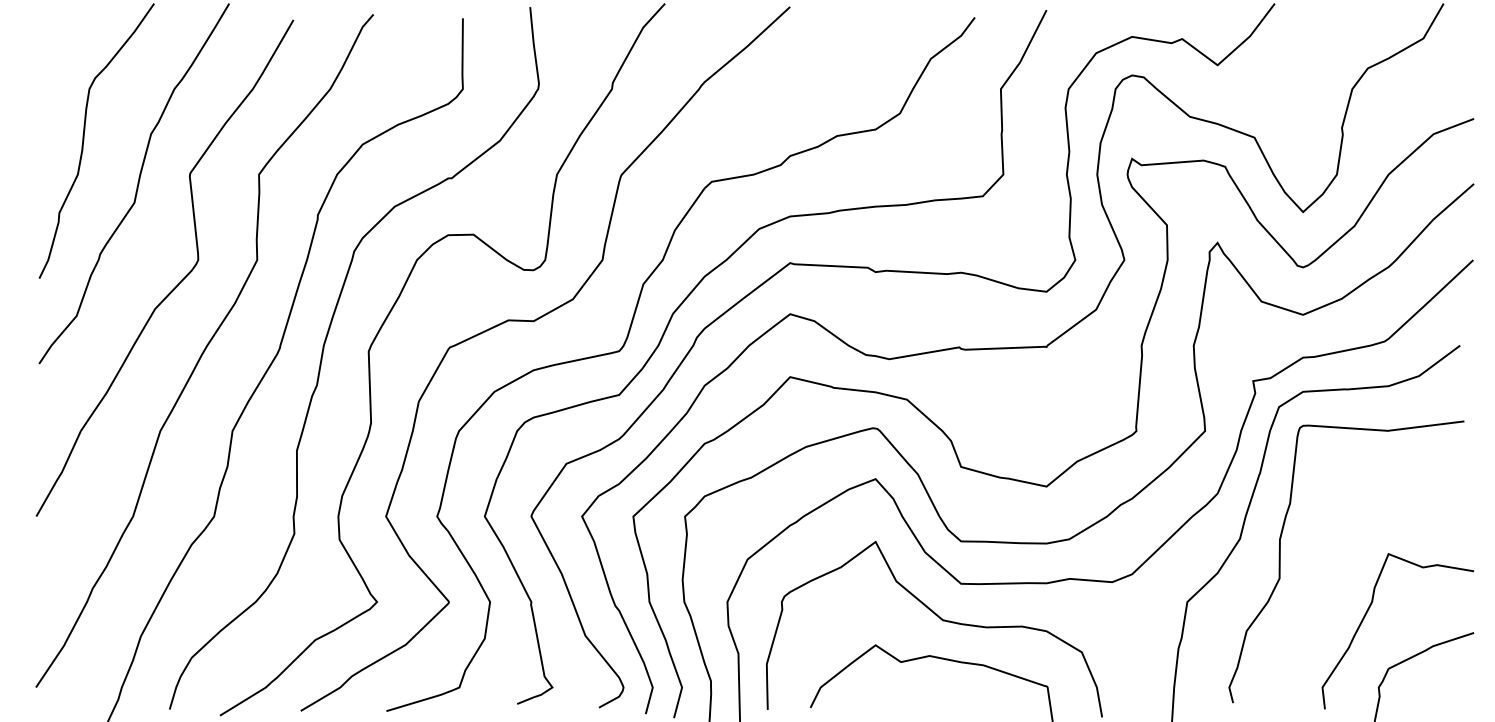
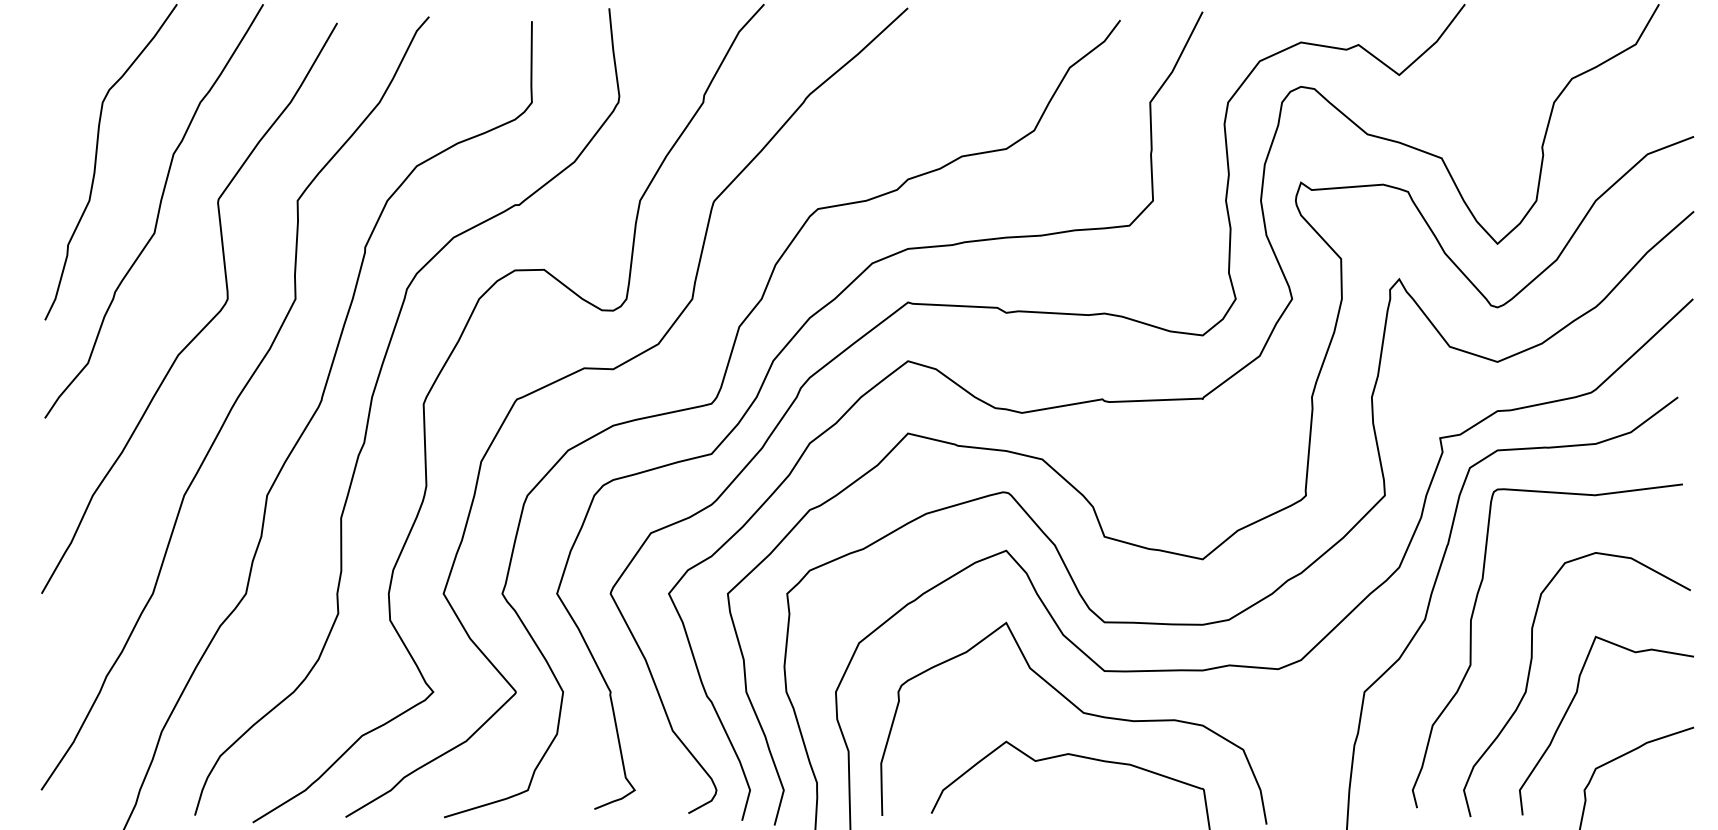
curve: (1330, 589) -> (1529, 677), added

